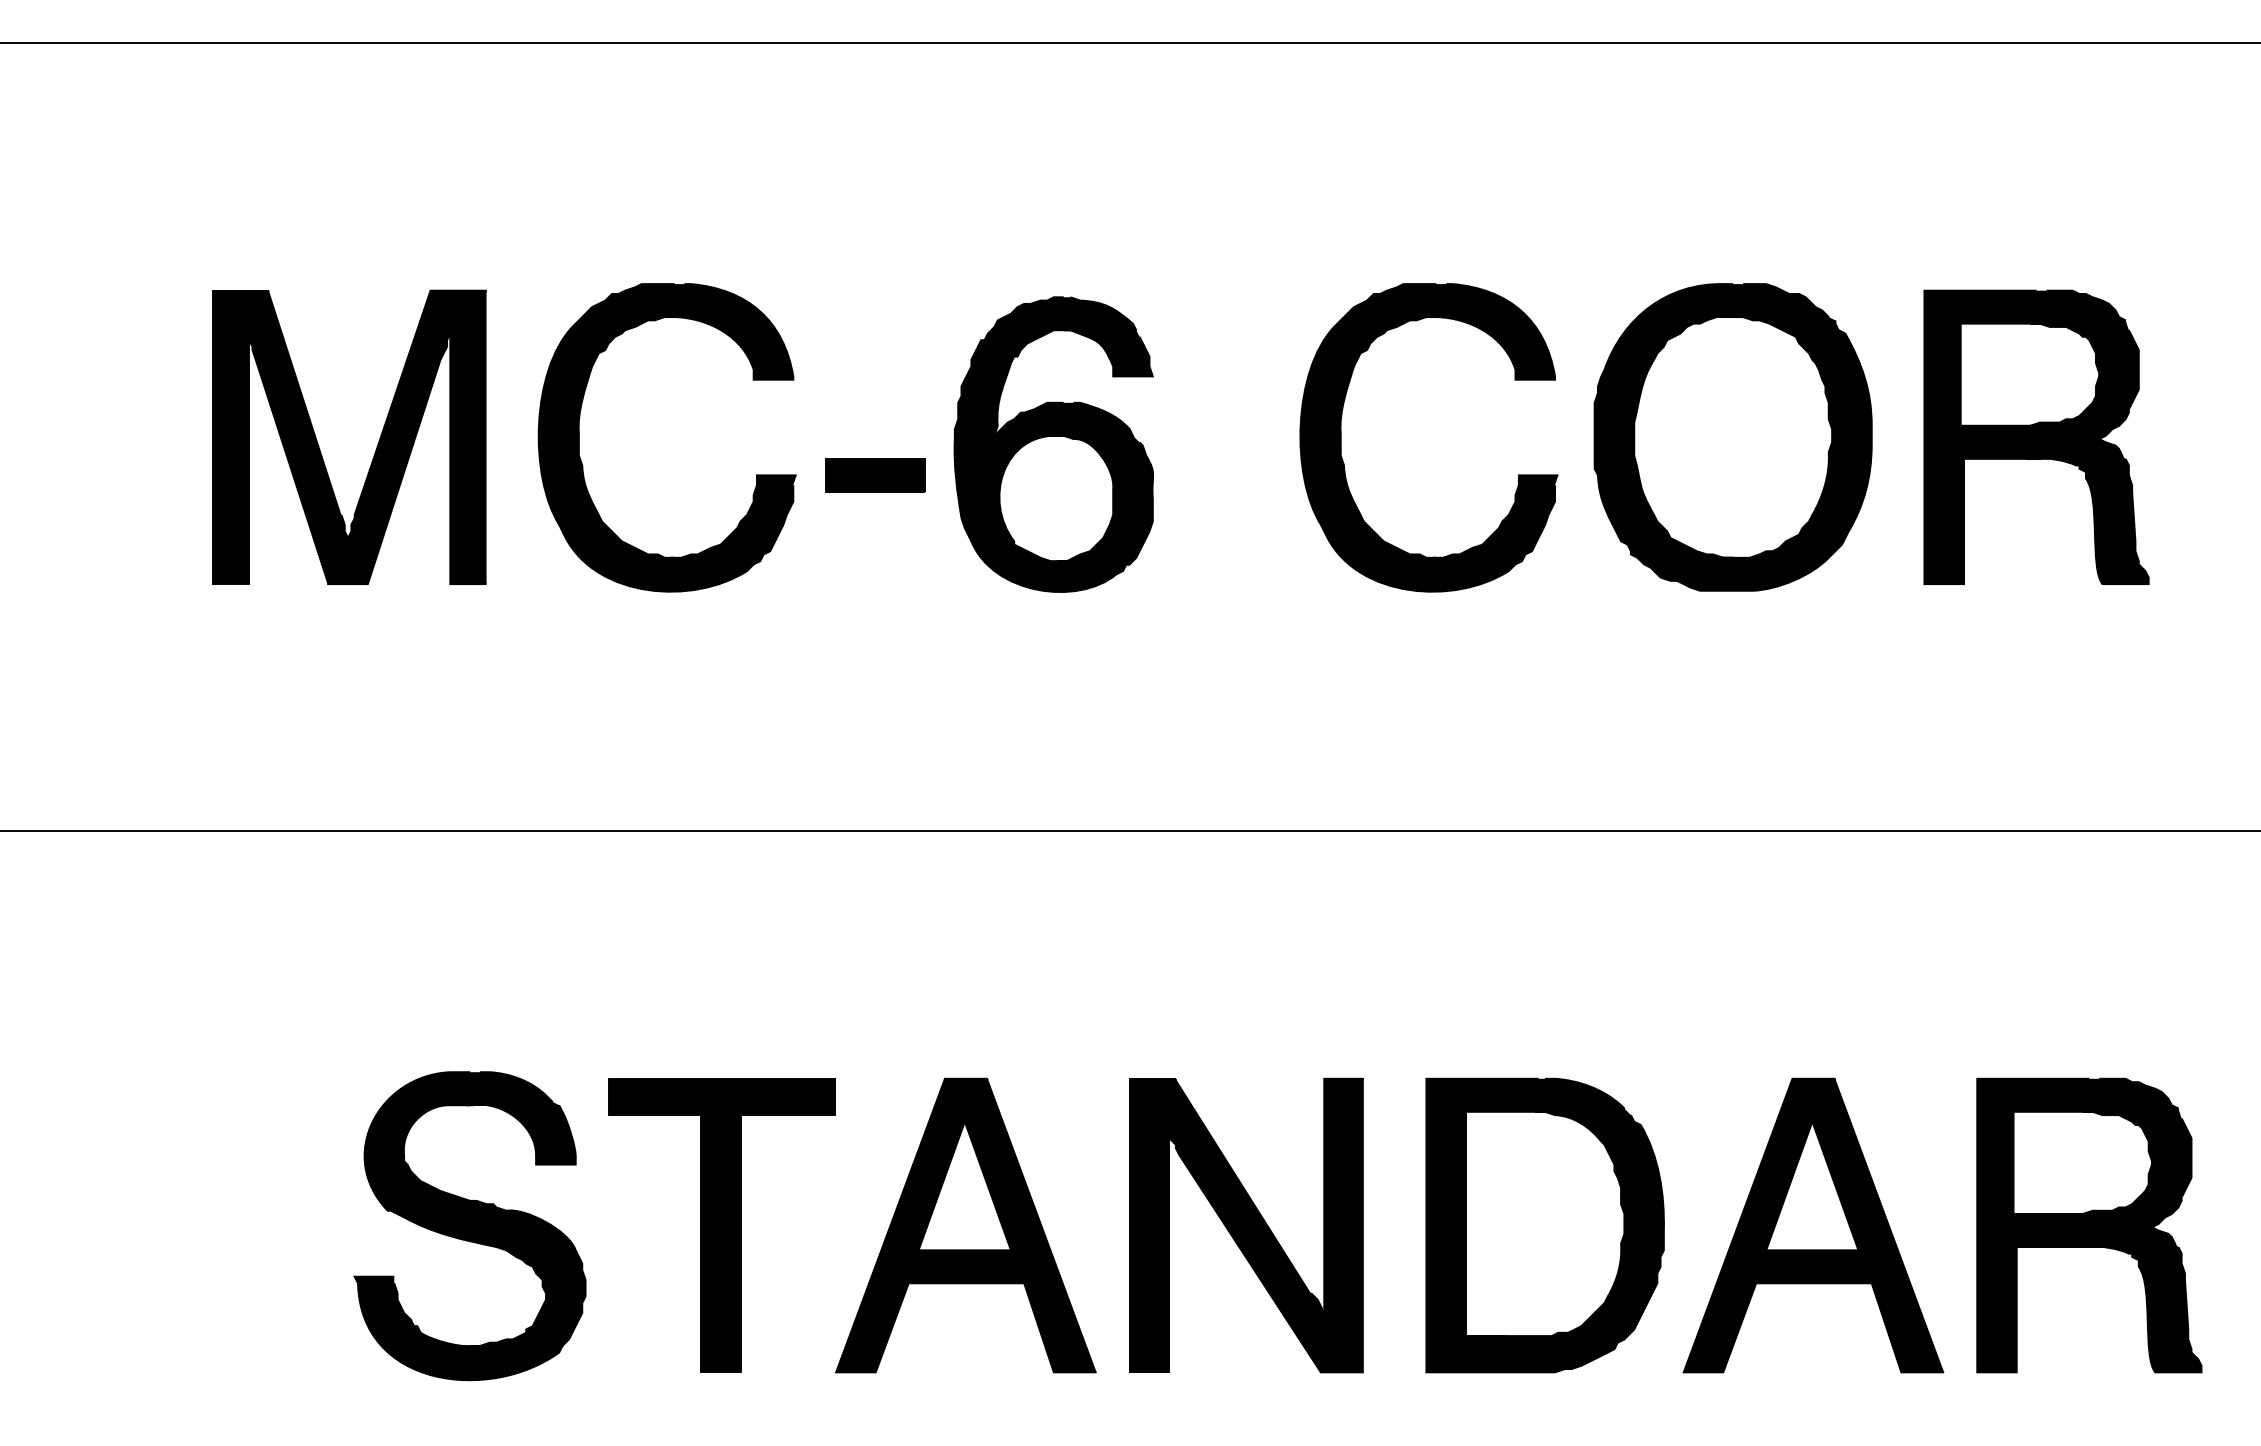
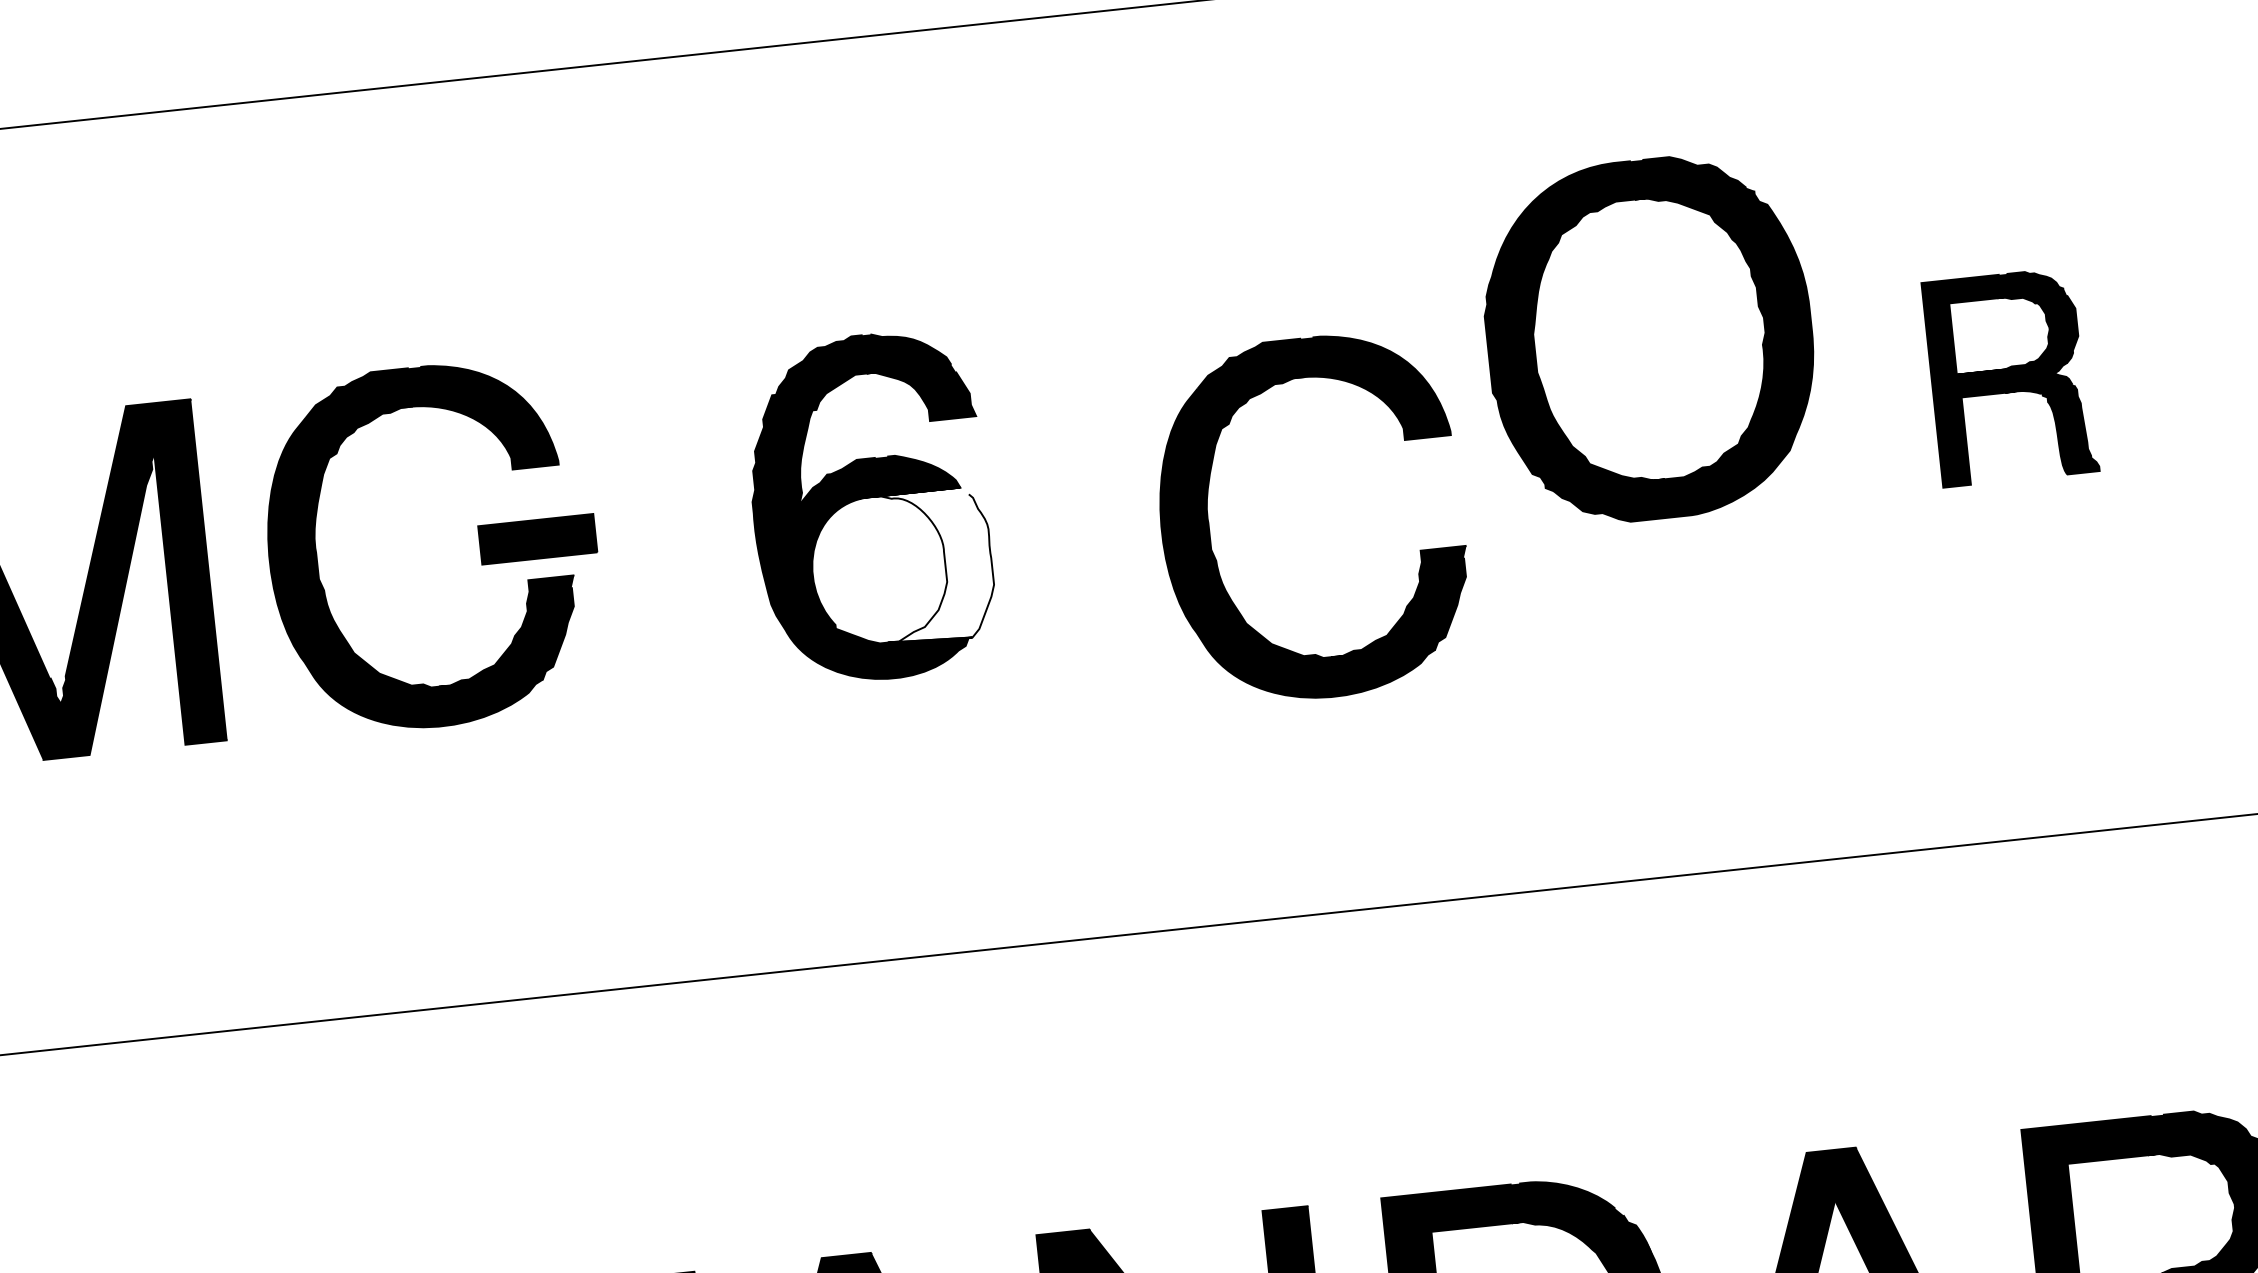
part: (2036, 436) -> (2010, 376), size x0.6
part: (1341, 437) -> (1209, 528), moved
part: (1732, 437) -> (1649, 339), moved
part: (875, 475) -> (537, 539), moved
fill: (1105, 499) -> (936, 565), removed

